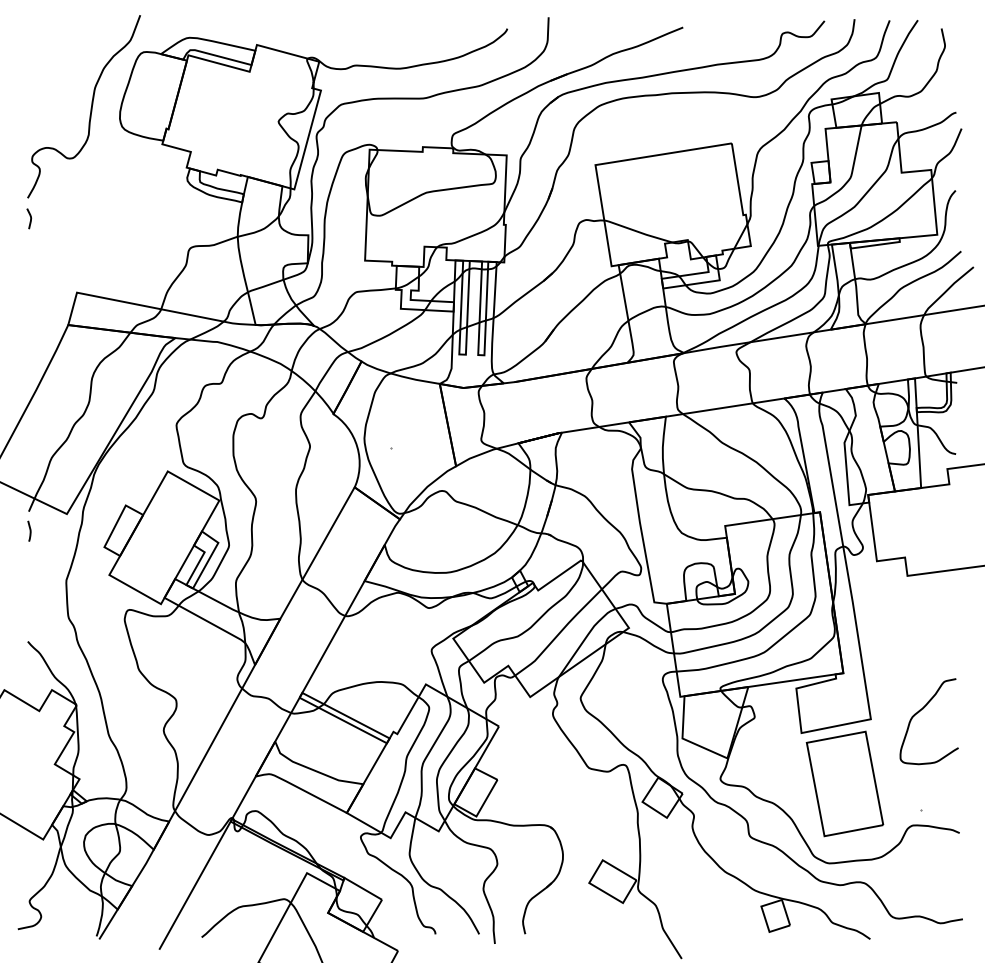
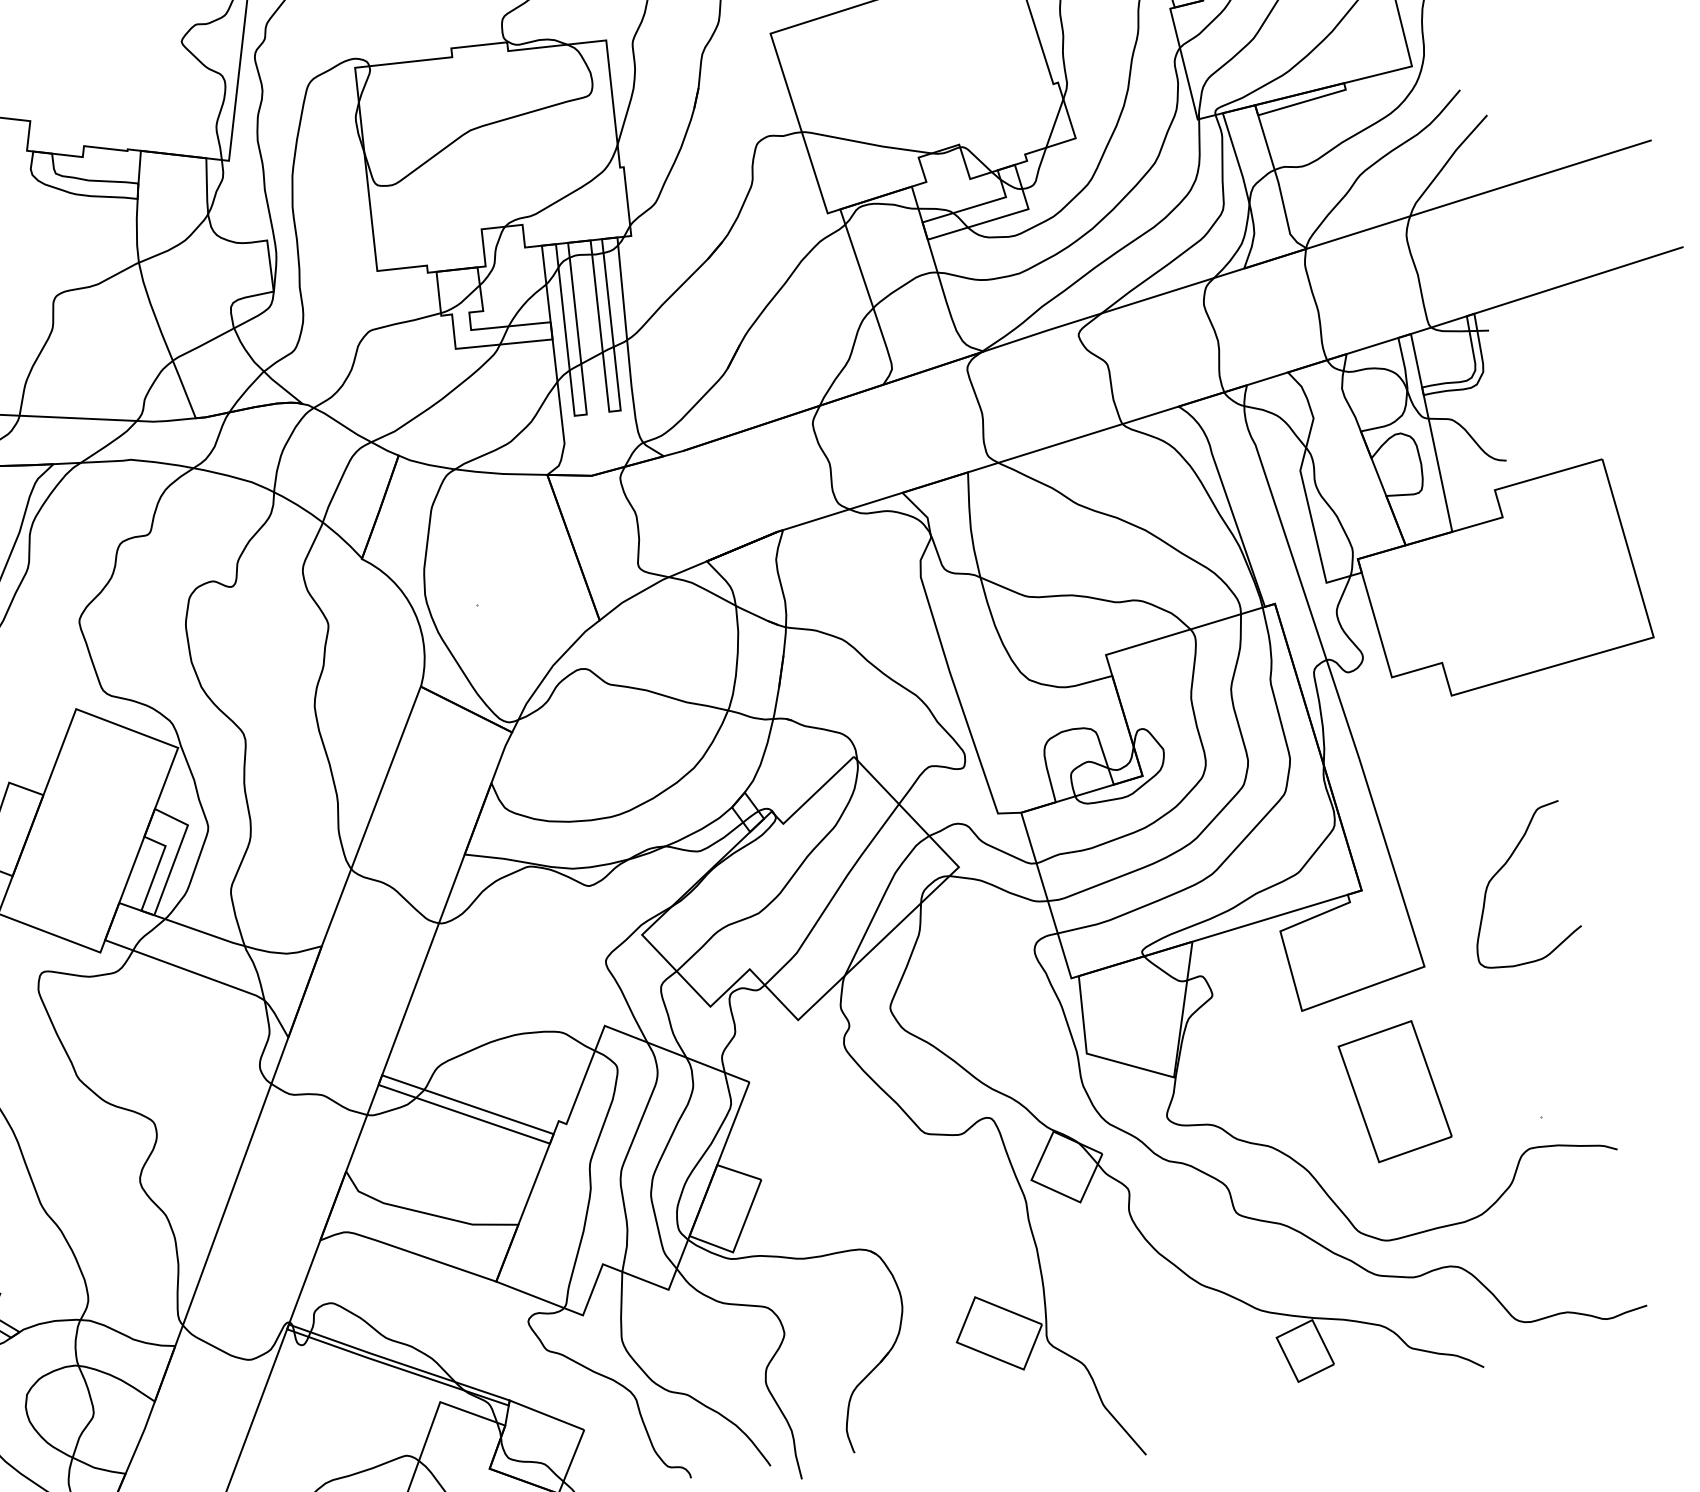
curve: (919, 712) -> (1500, 871), moved
part: (844, 783) -> (1394, 1090), size x0.7

